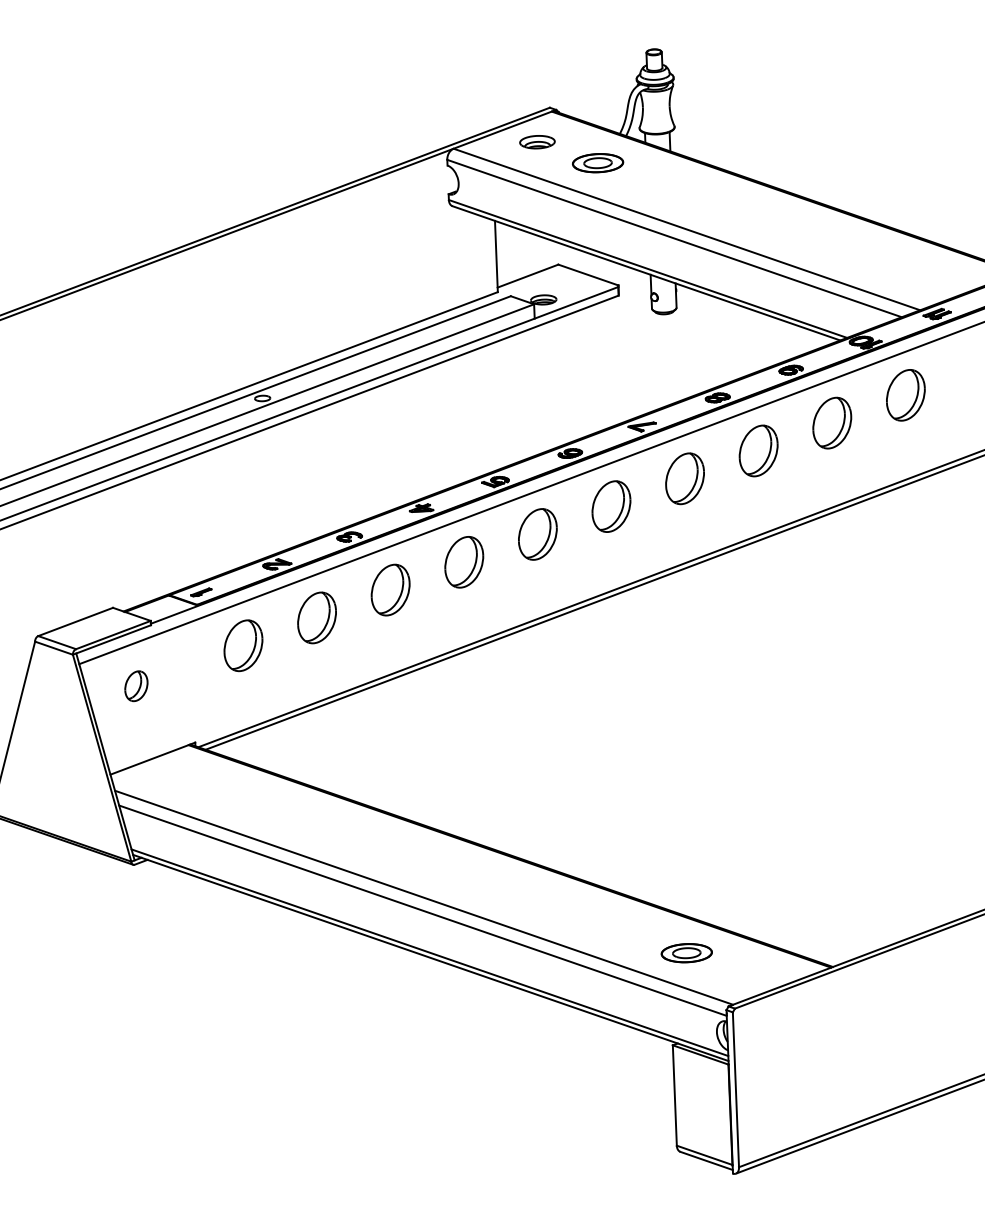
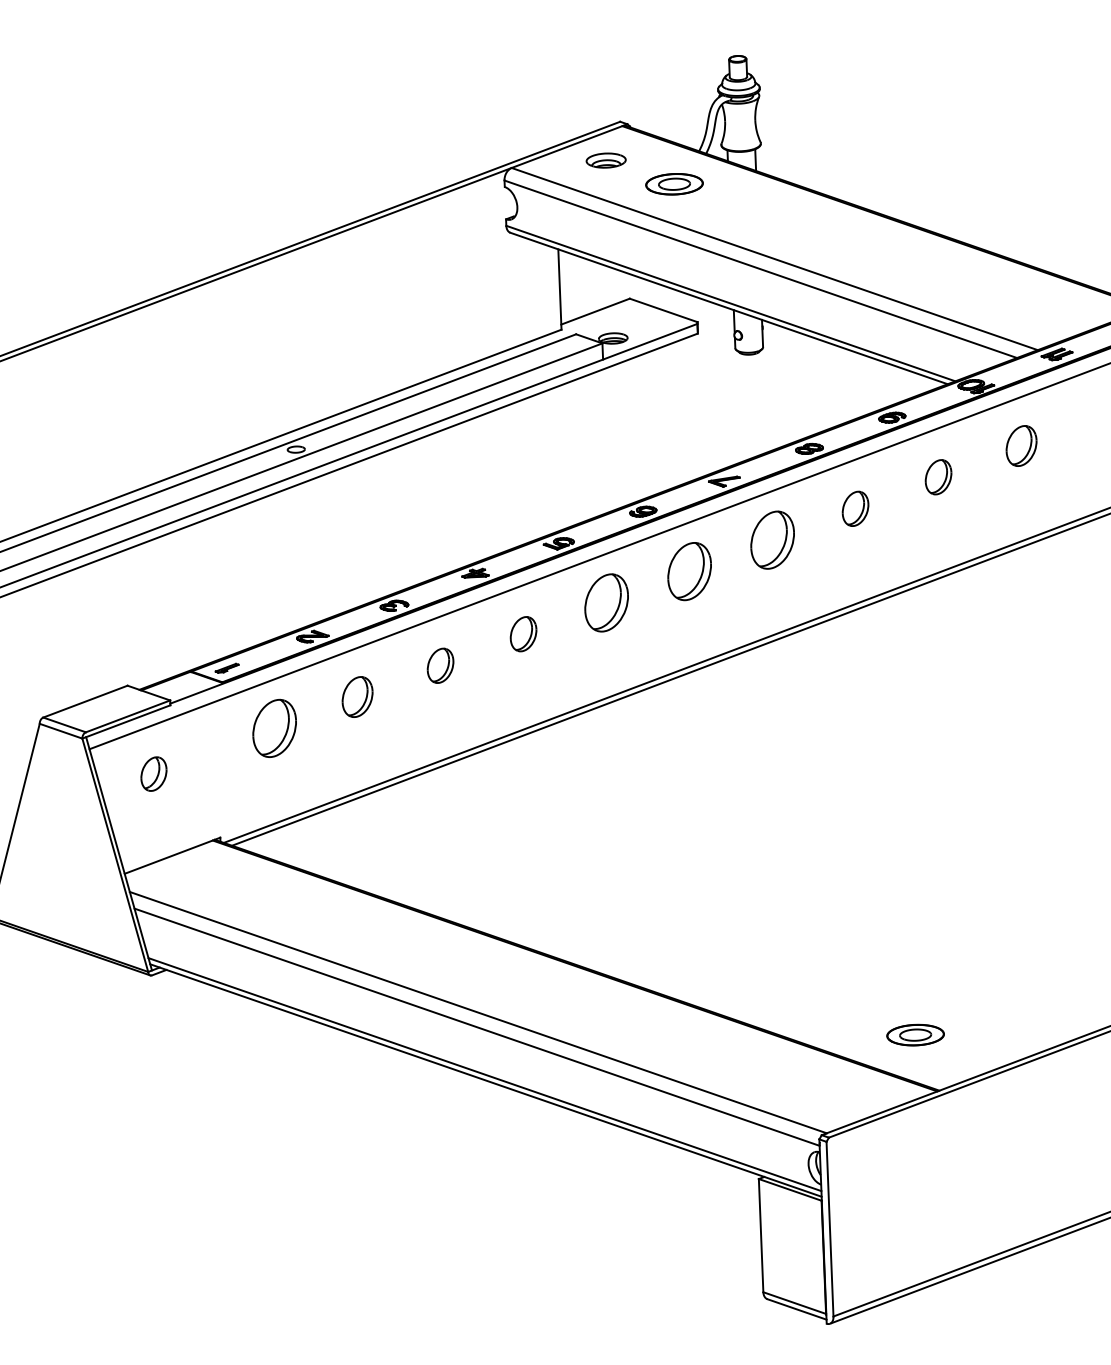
part: (905, 394) -> (1021, 445), size x0.7
part: (832, 422) -> (938, 476), size x0.6
part: (758, 450) -> (855, 508), size x0.6
part: (464, 561) -> (523, 633), size x0.6
part: (390, 589) -> (440, 665), size x0.6
part: (316, 617) -> (357, 696), size x0.7
part: (686, 952) -> (915, 1034), moved

